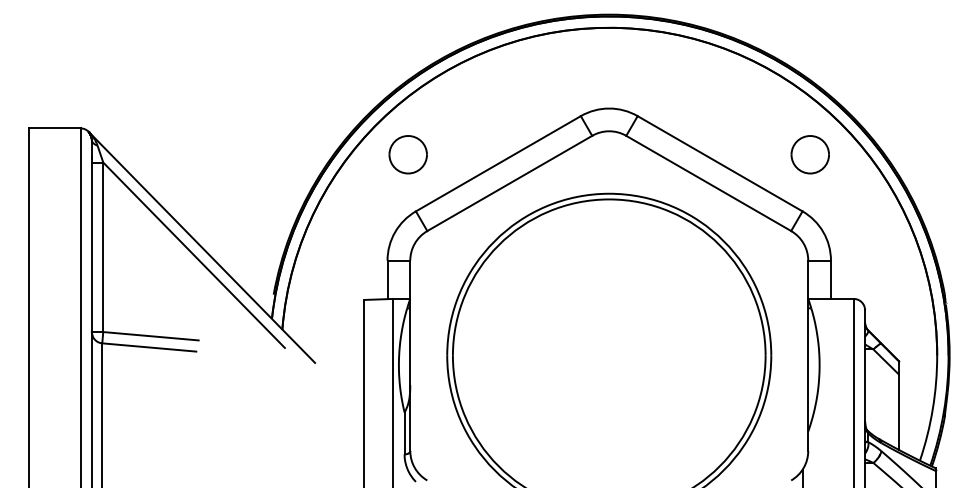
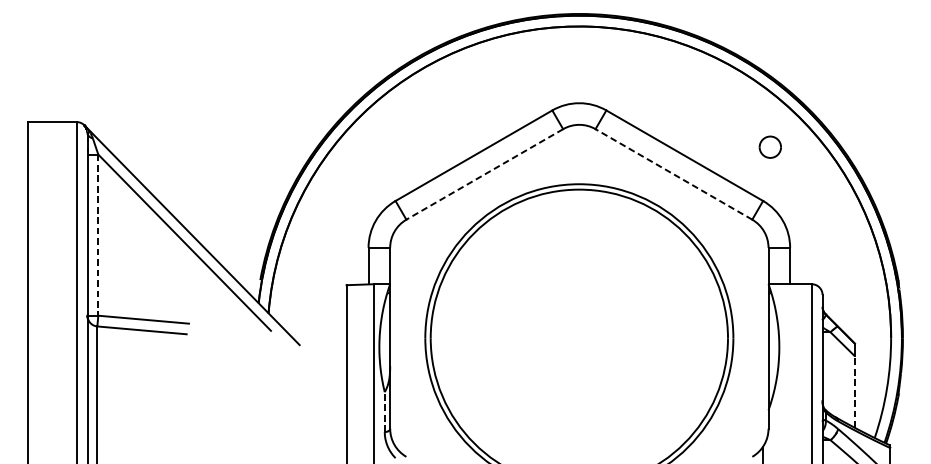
part: (407, 154) -> (387, 146), removed
part: (809, 154) -> (769, 146), size x0.6
line: (509, 183) -> (484, 174), solid -> dashed
line: (708, 183) -> (673, 174), solid -> dashed
line: (103, 247) -> (98, 235), solid -> dashed
line: (899, 412) -> (855, 392), solid -> dashed
line: (404, 433) -> (384, 412), solid -> dashed

